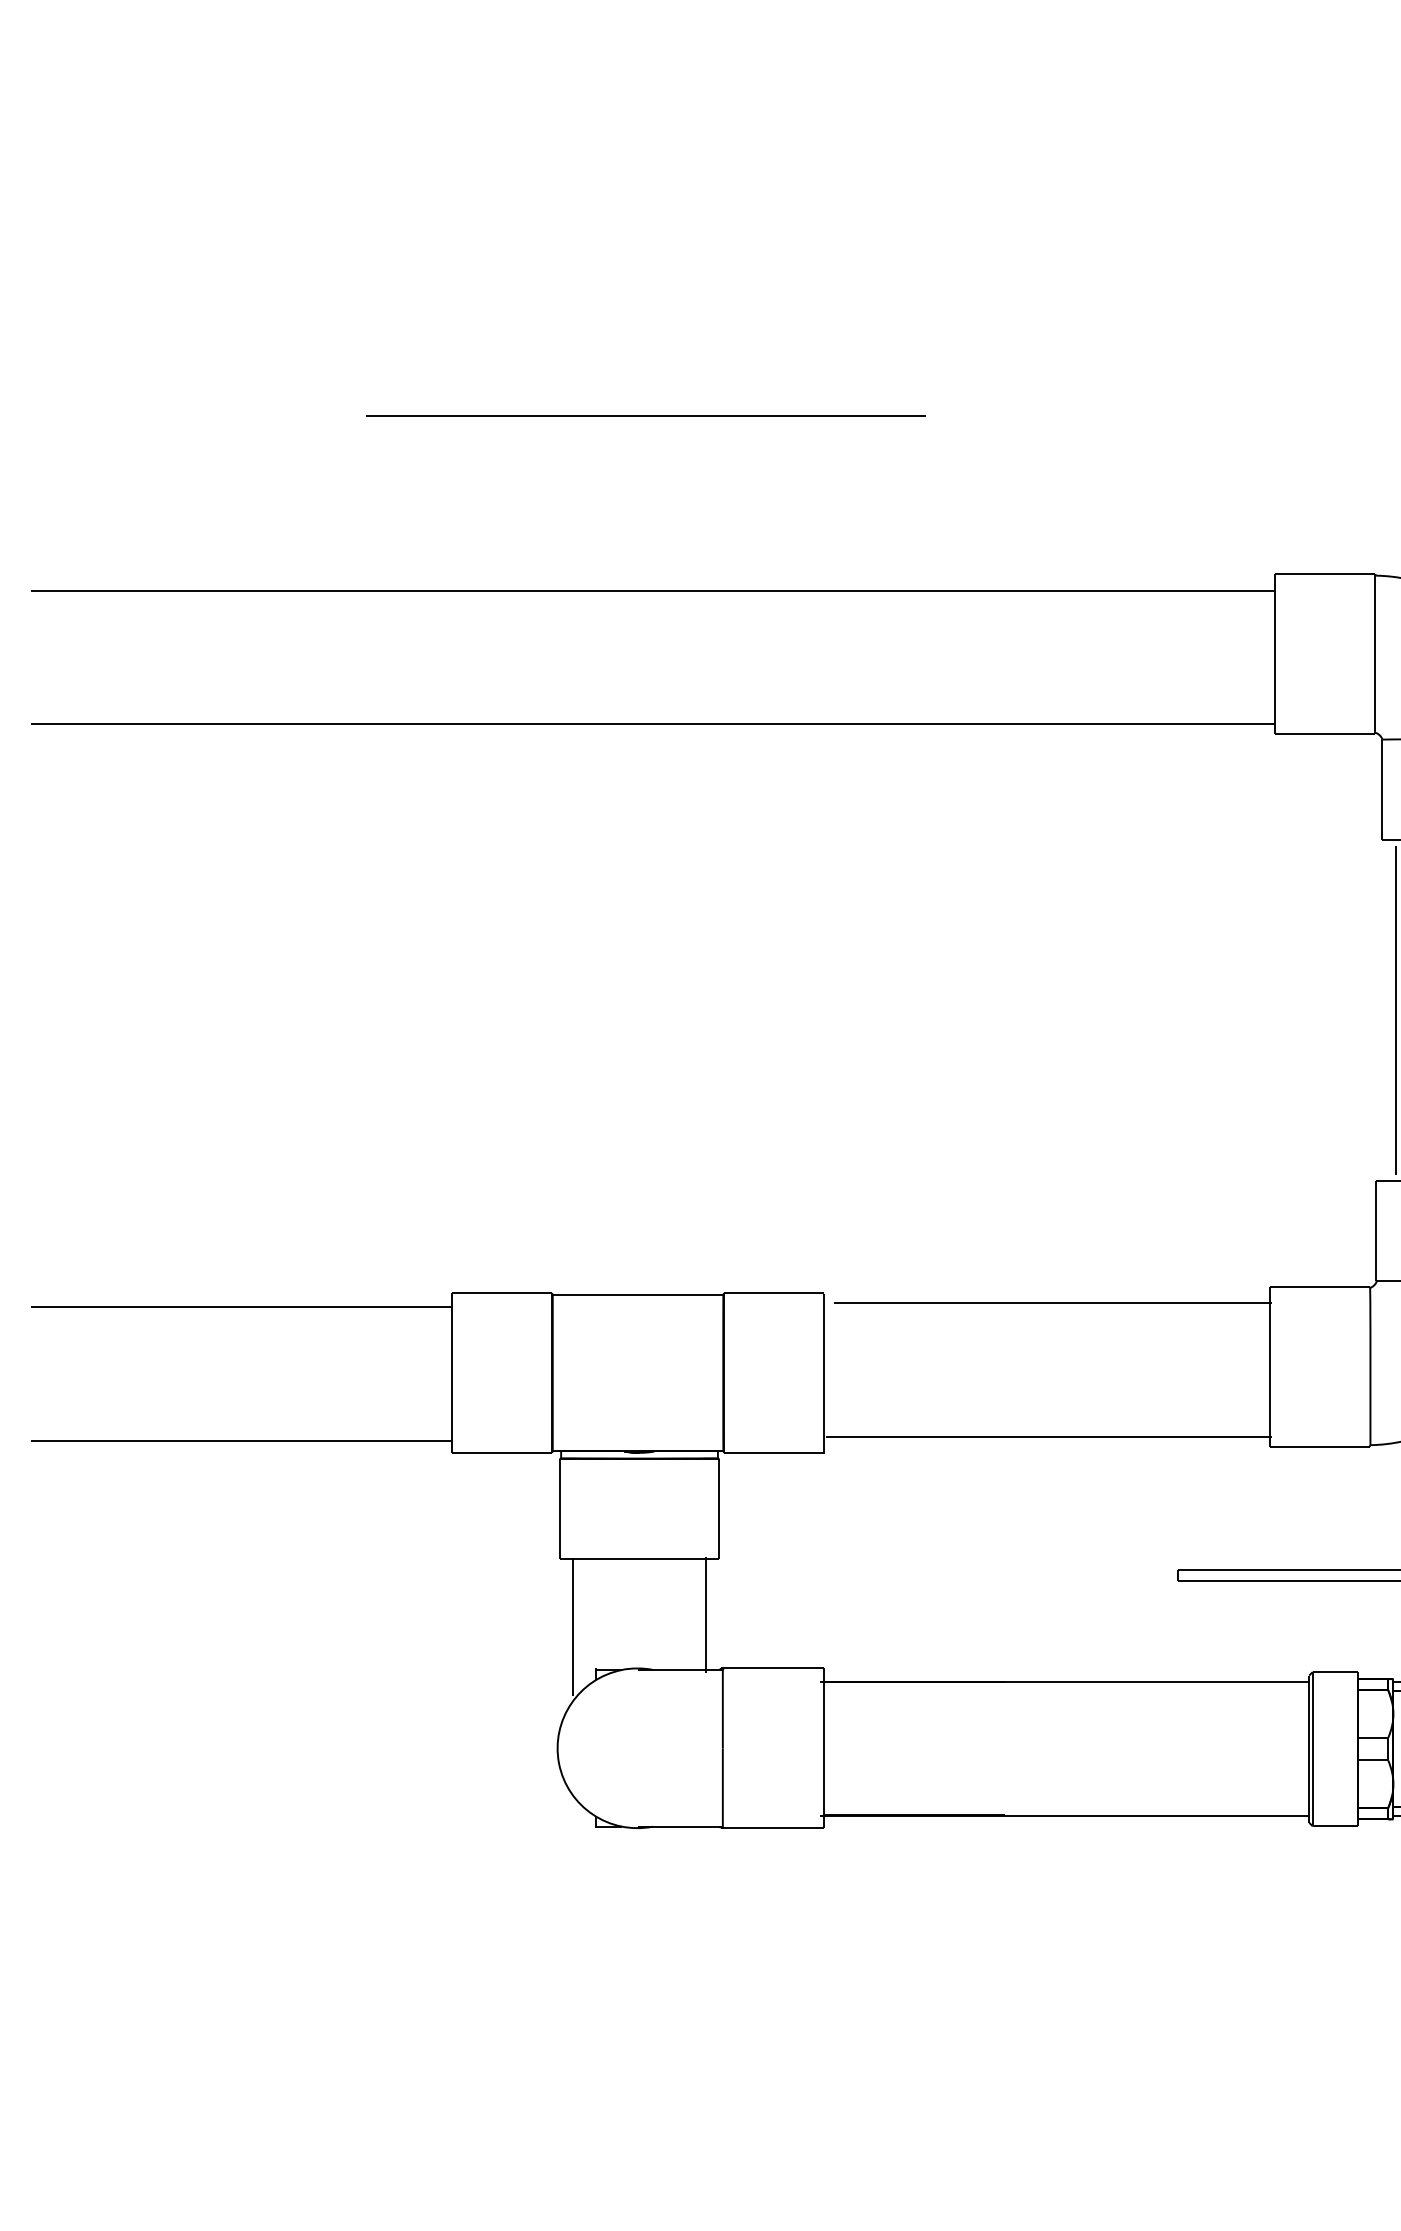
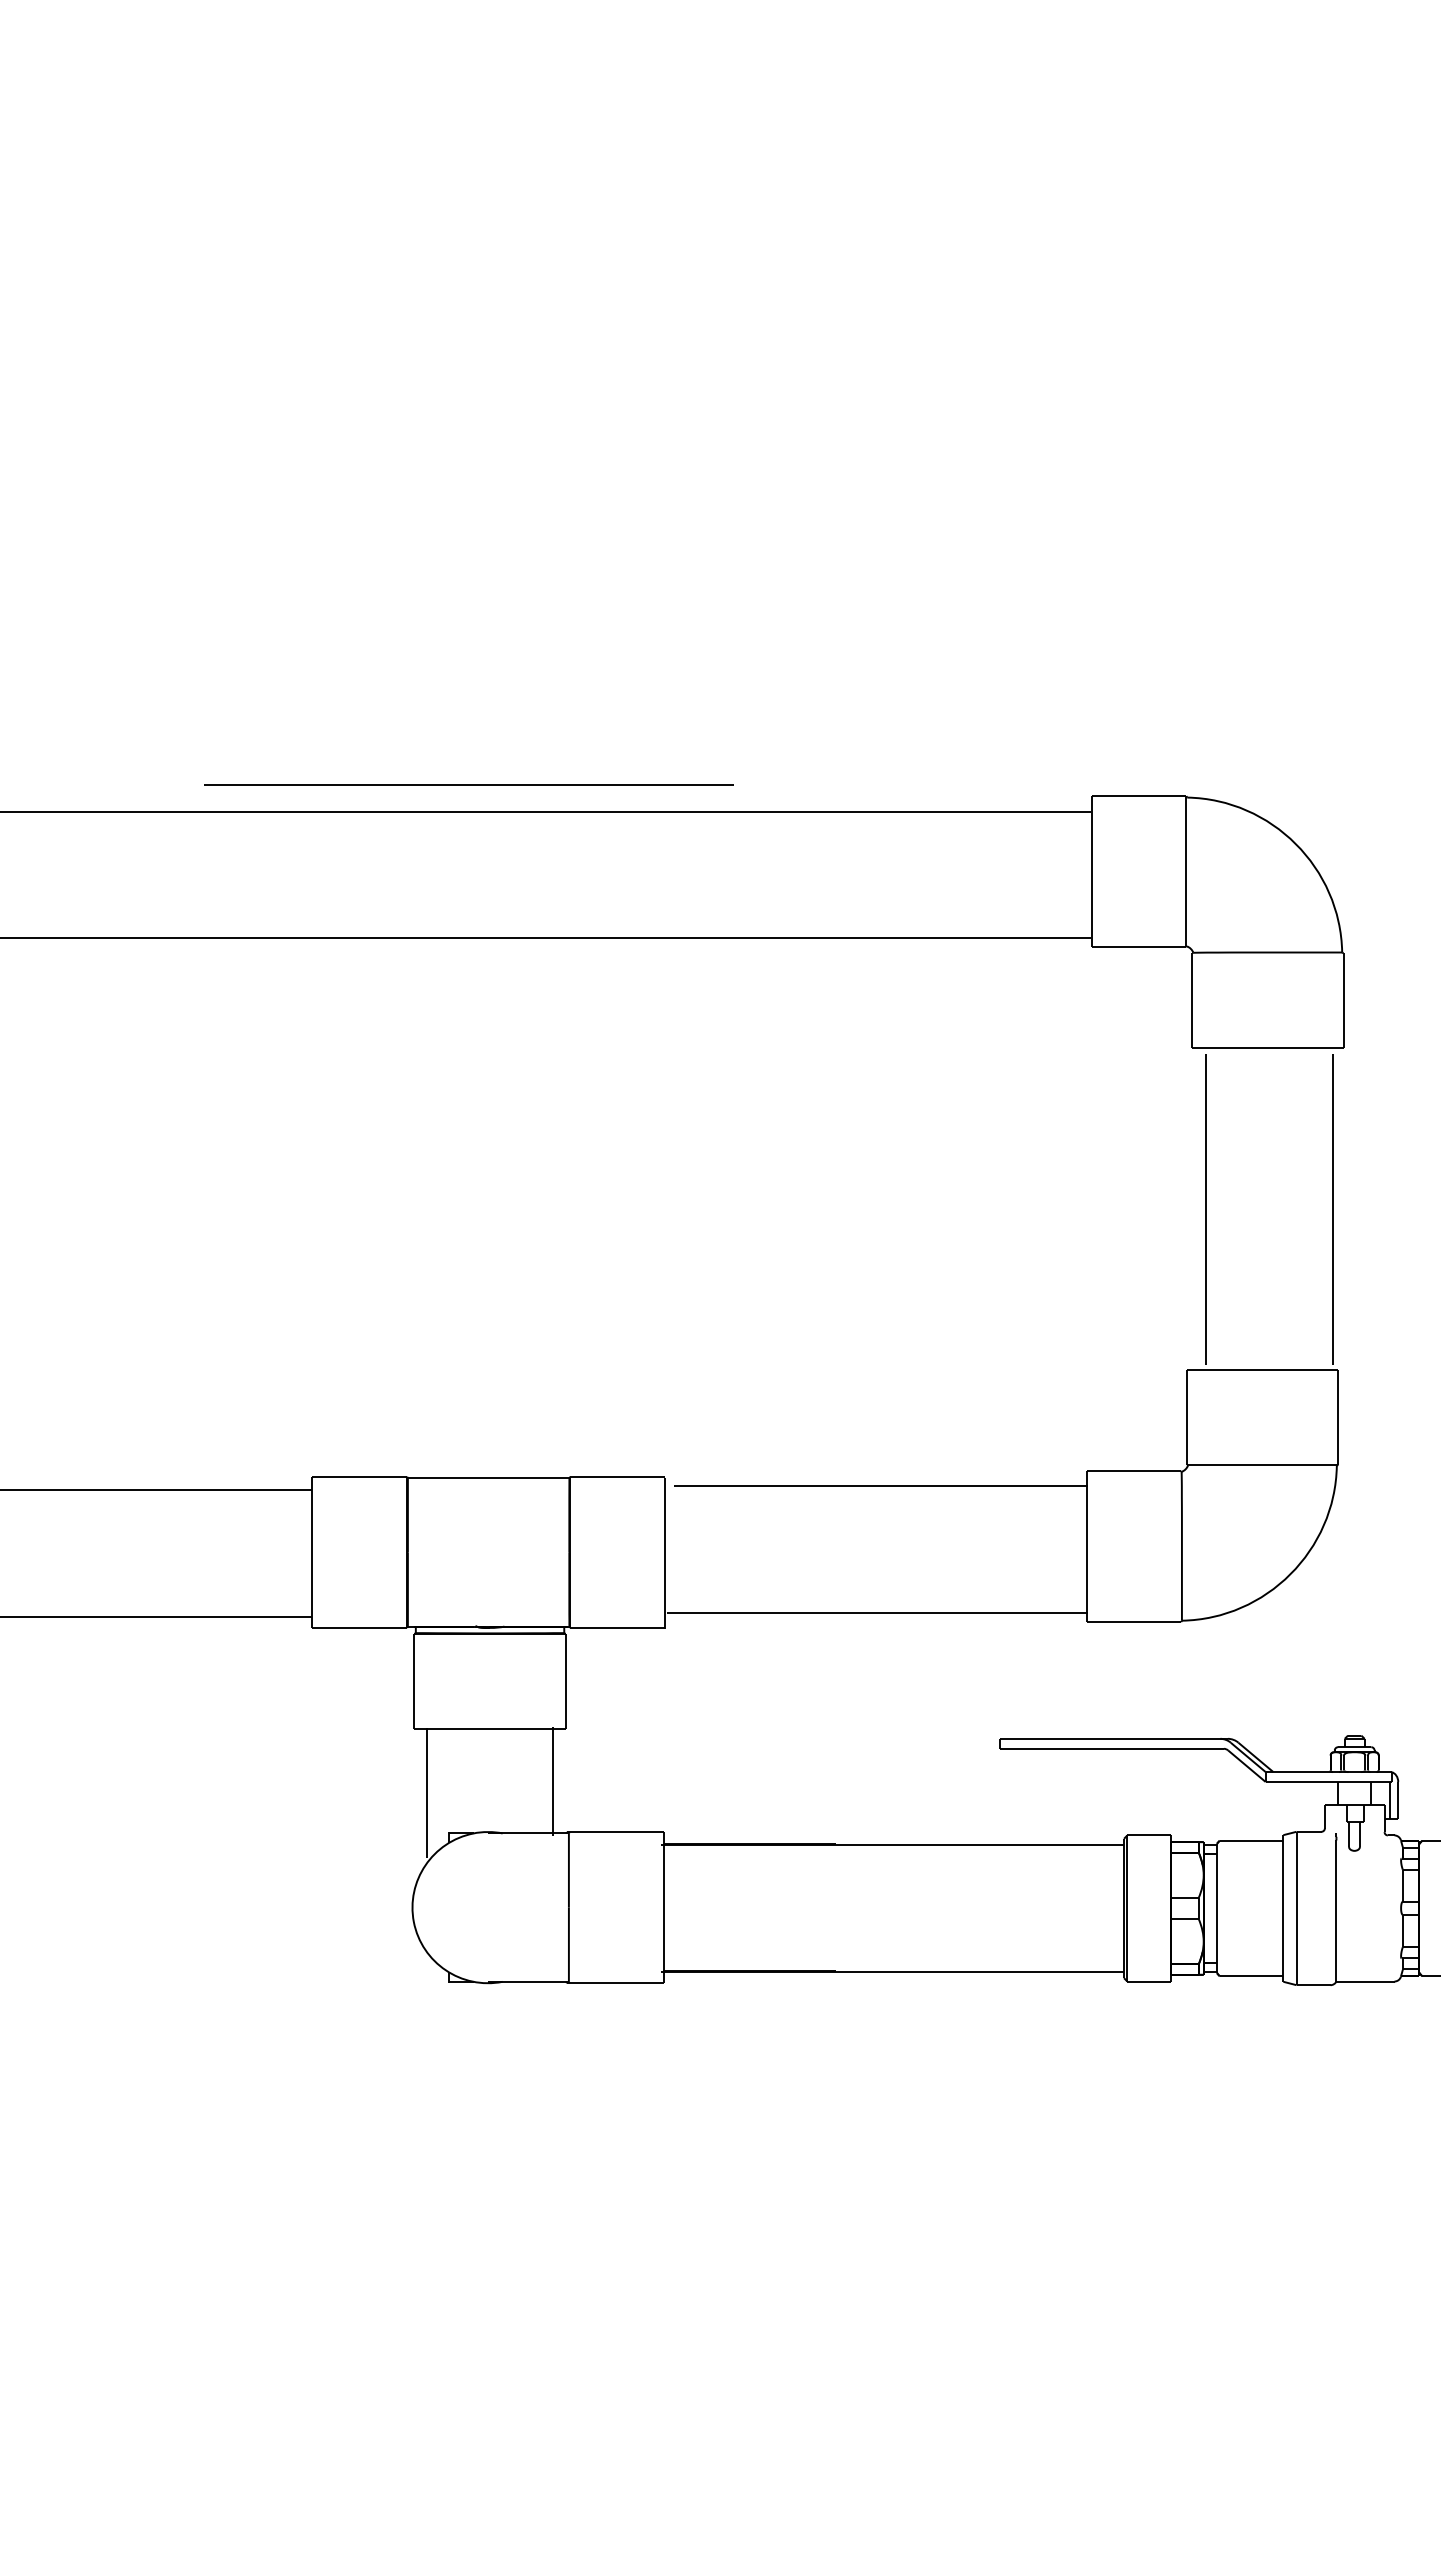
line: (645, 416) -> (468, 784), moved

